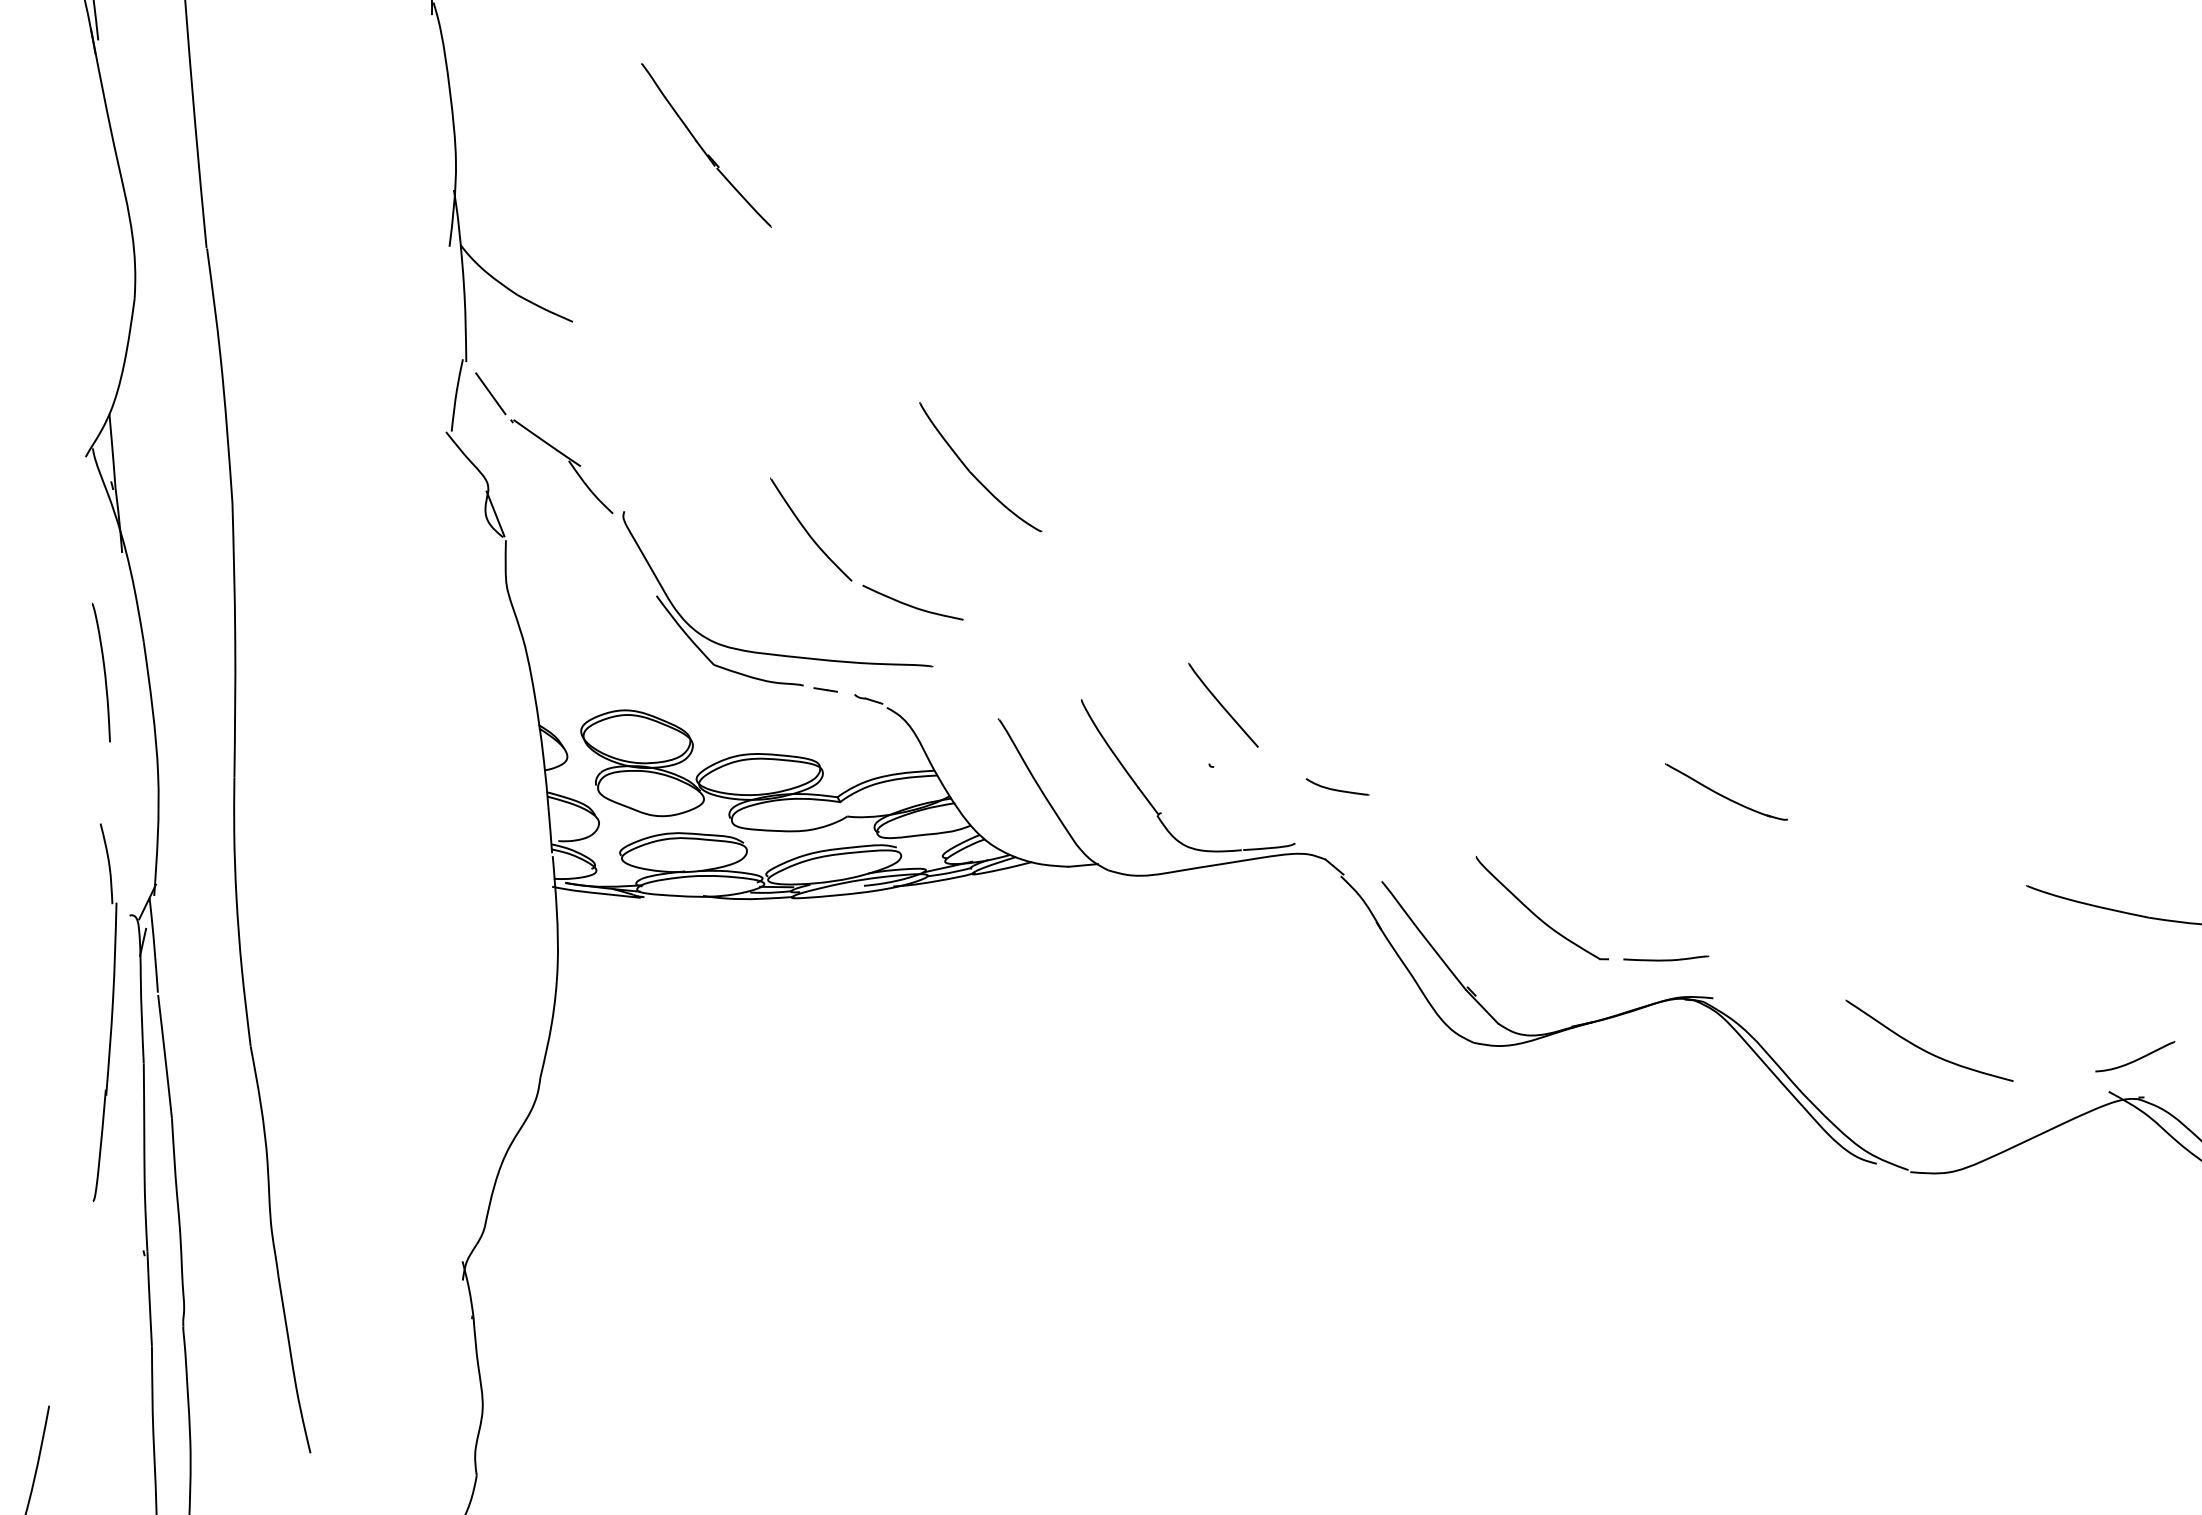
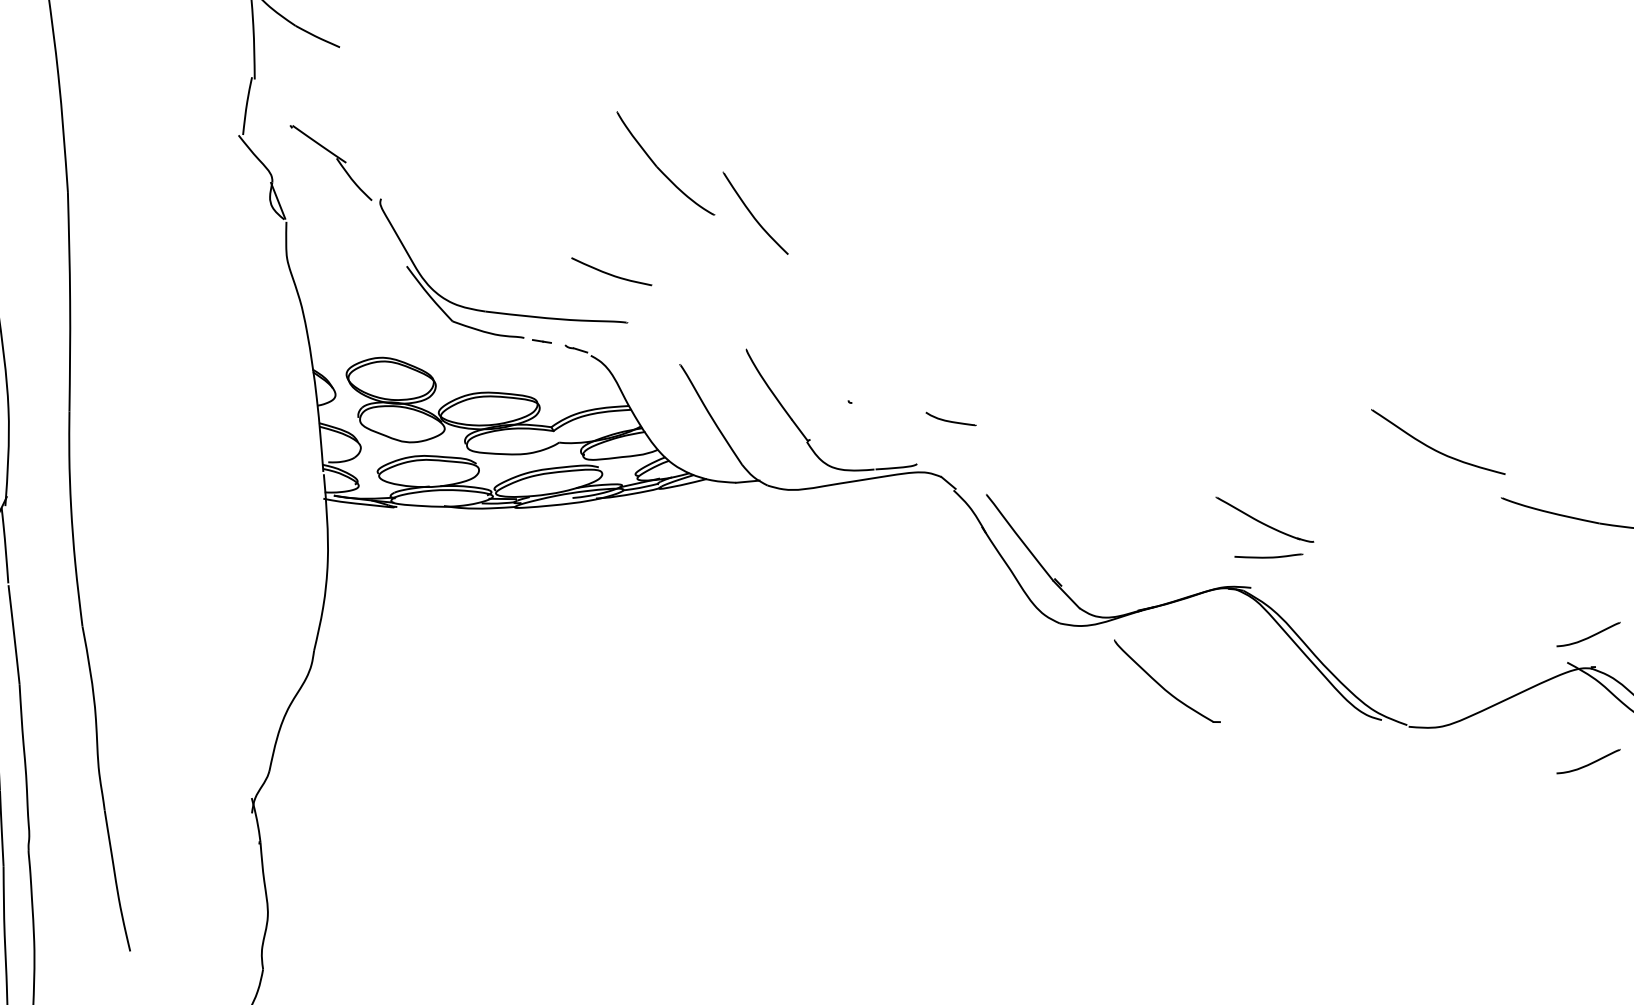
line: (490, 393) -> (274, 104), removed
curve: (807, 530) -> (752, 214), moved
curve: (1222, 704) -> (859, 353), removed
part: (1726, 791) -> (1264, 519), moved
part: (1537, 915) -> (1163, 687), moved
curve: (1666, 959) -> (1268, 556), moved
curve: (1924, 1049) -> (1434, 448), moved
curve: (2137, 1217) -> (1590, 763), added

